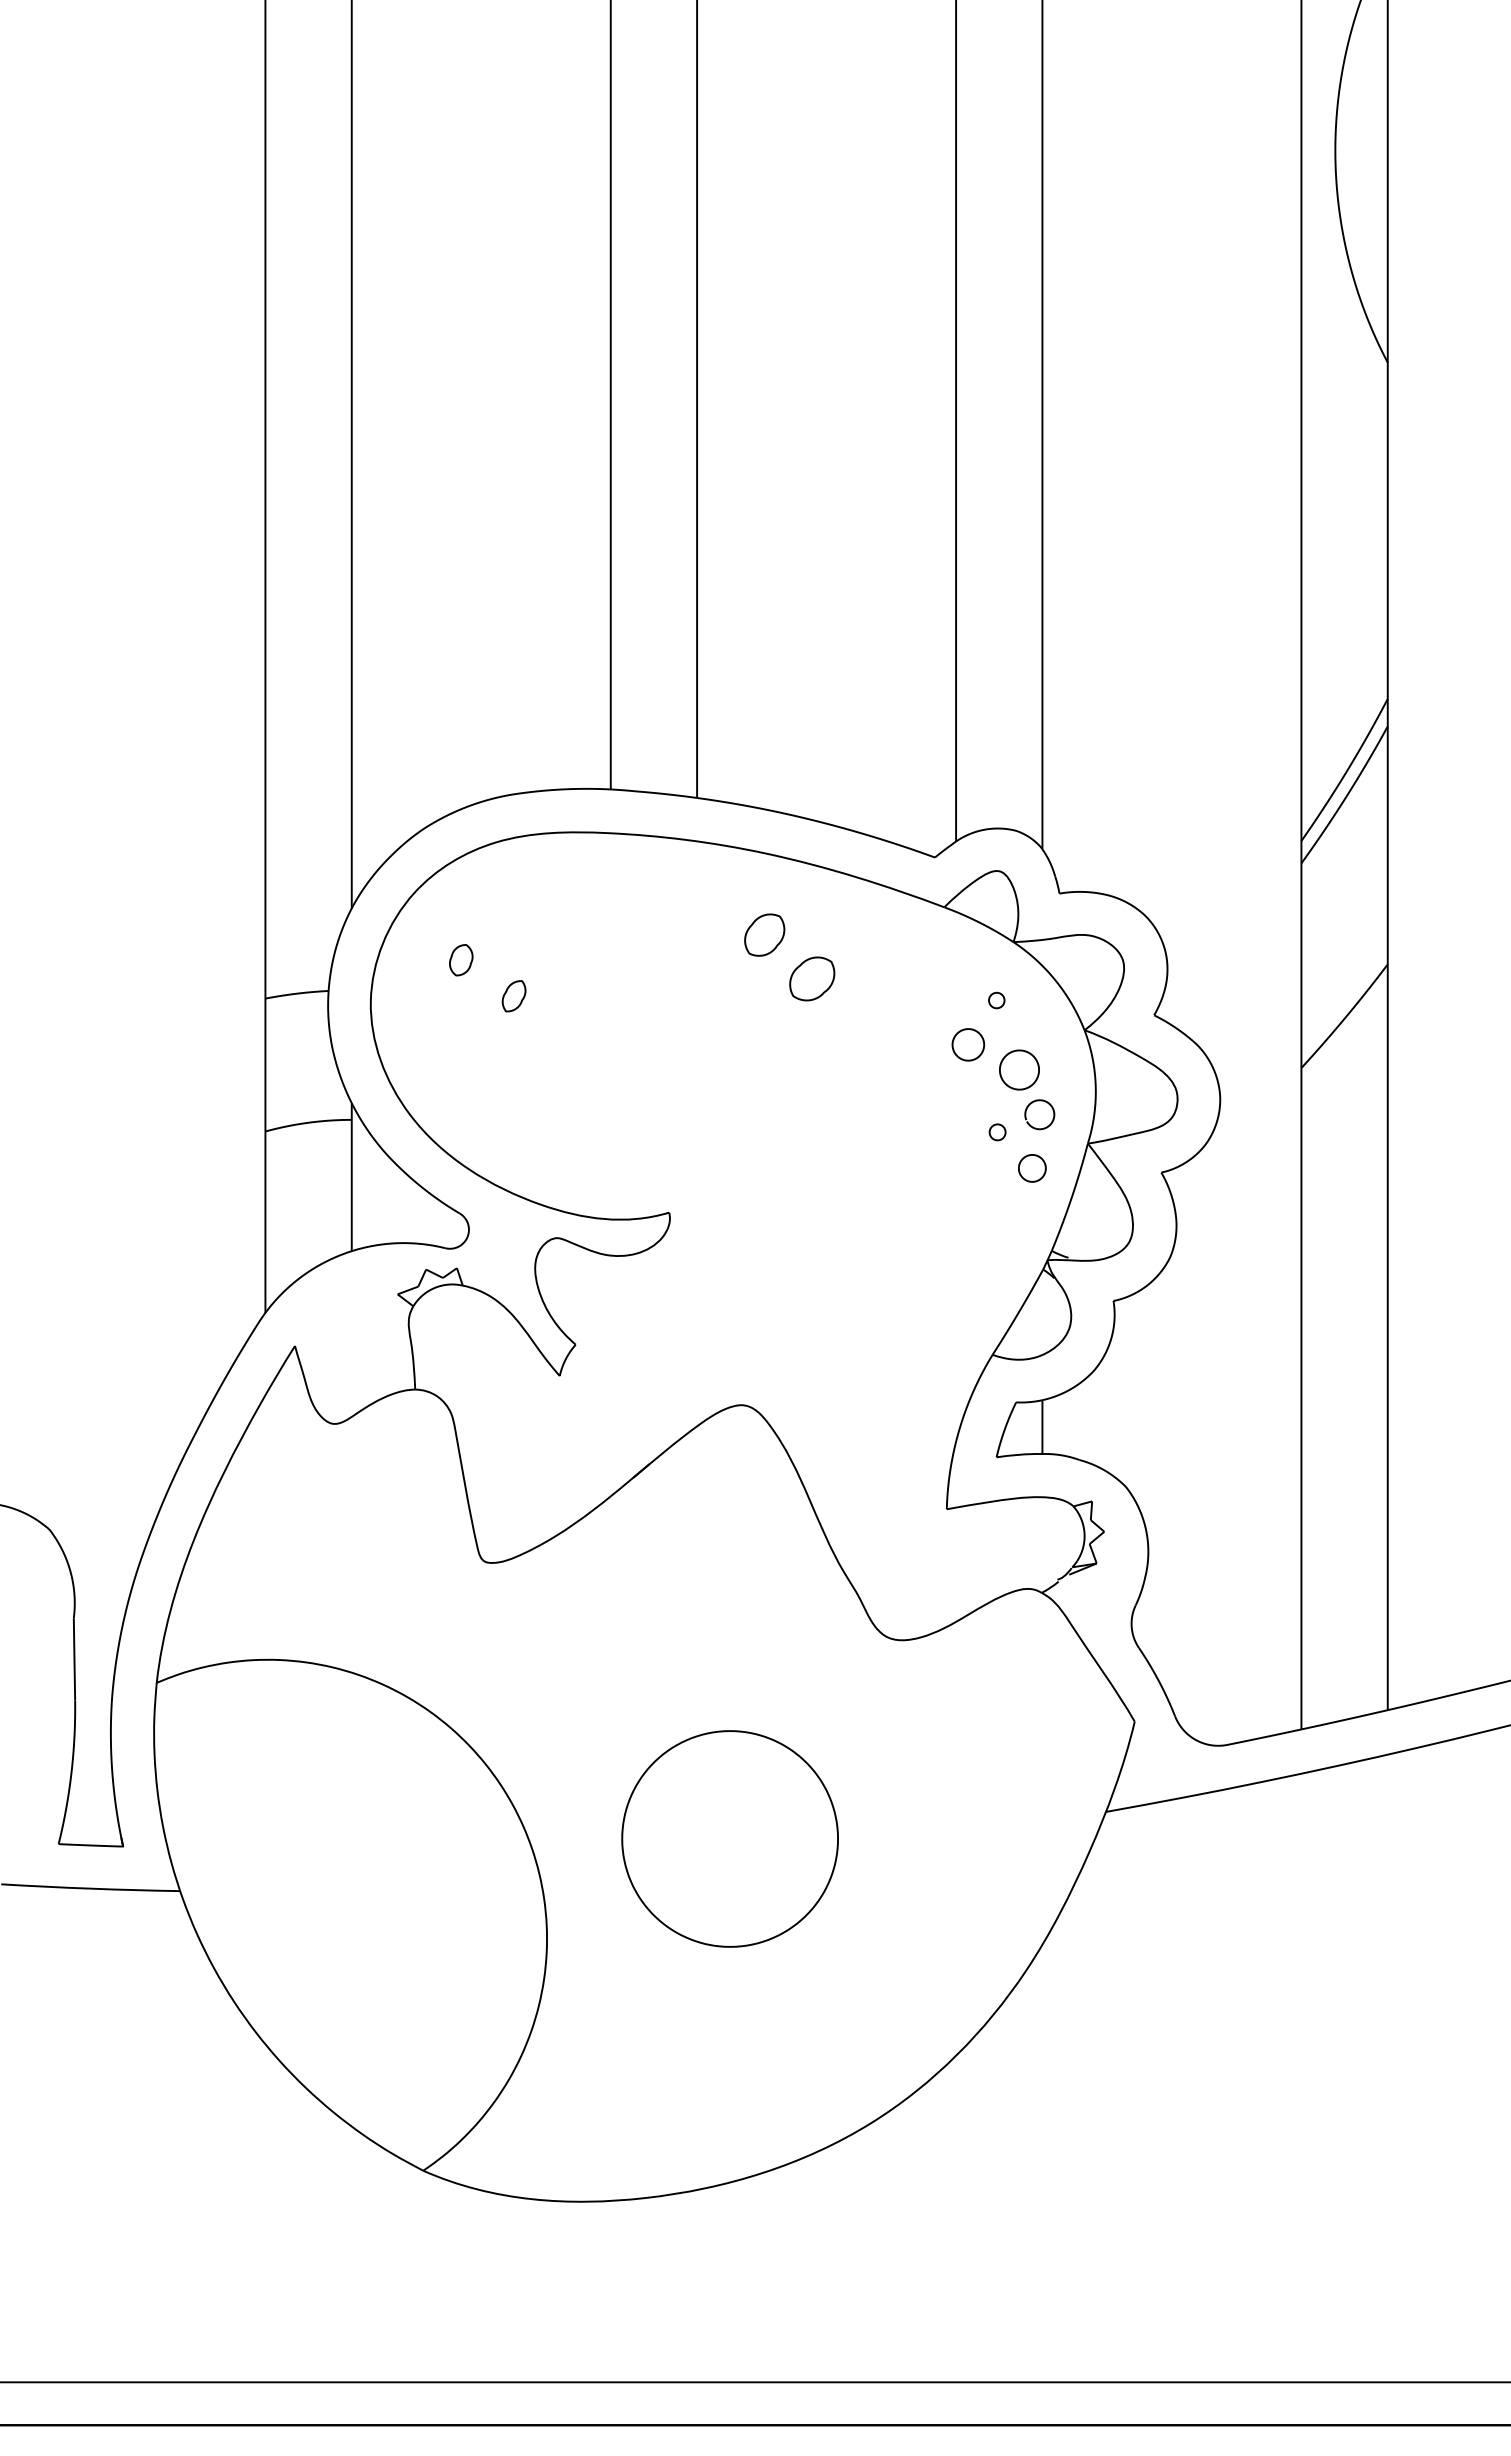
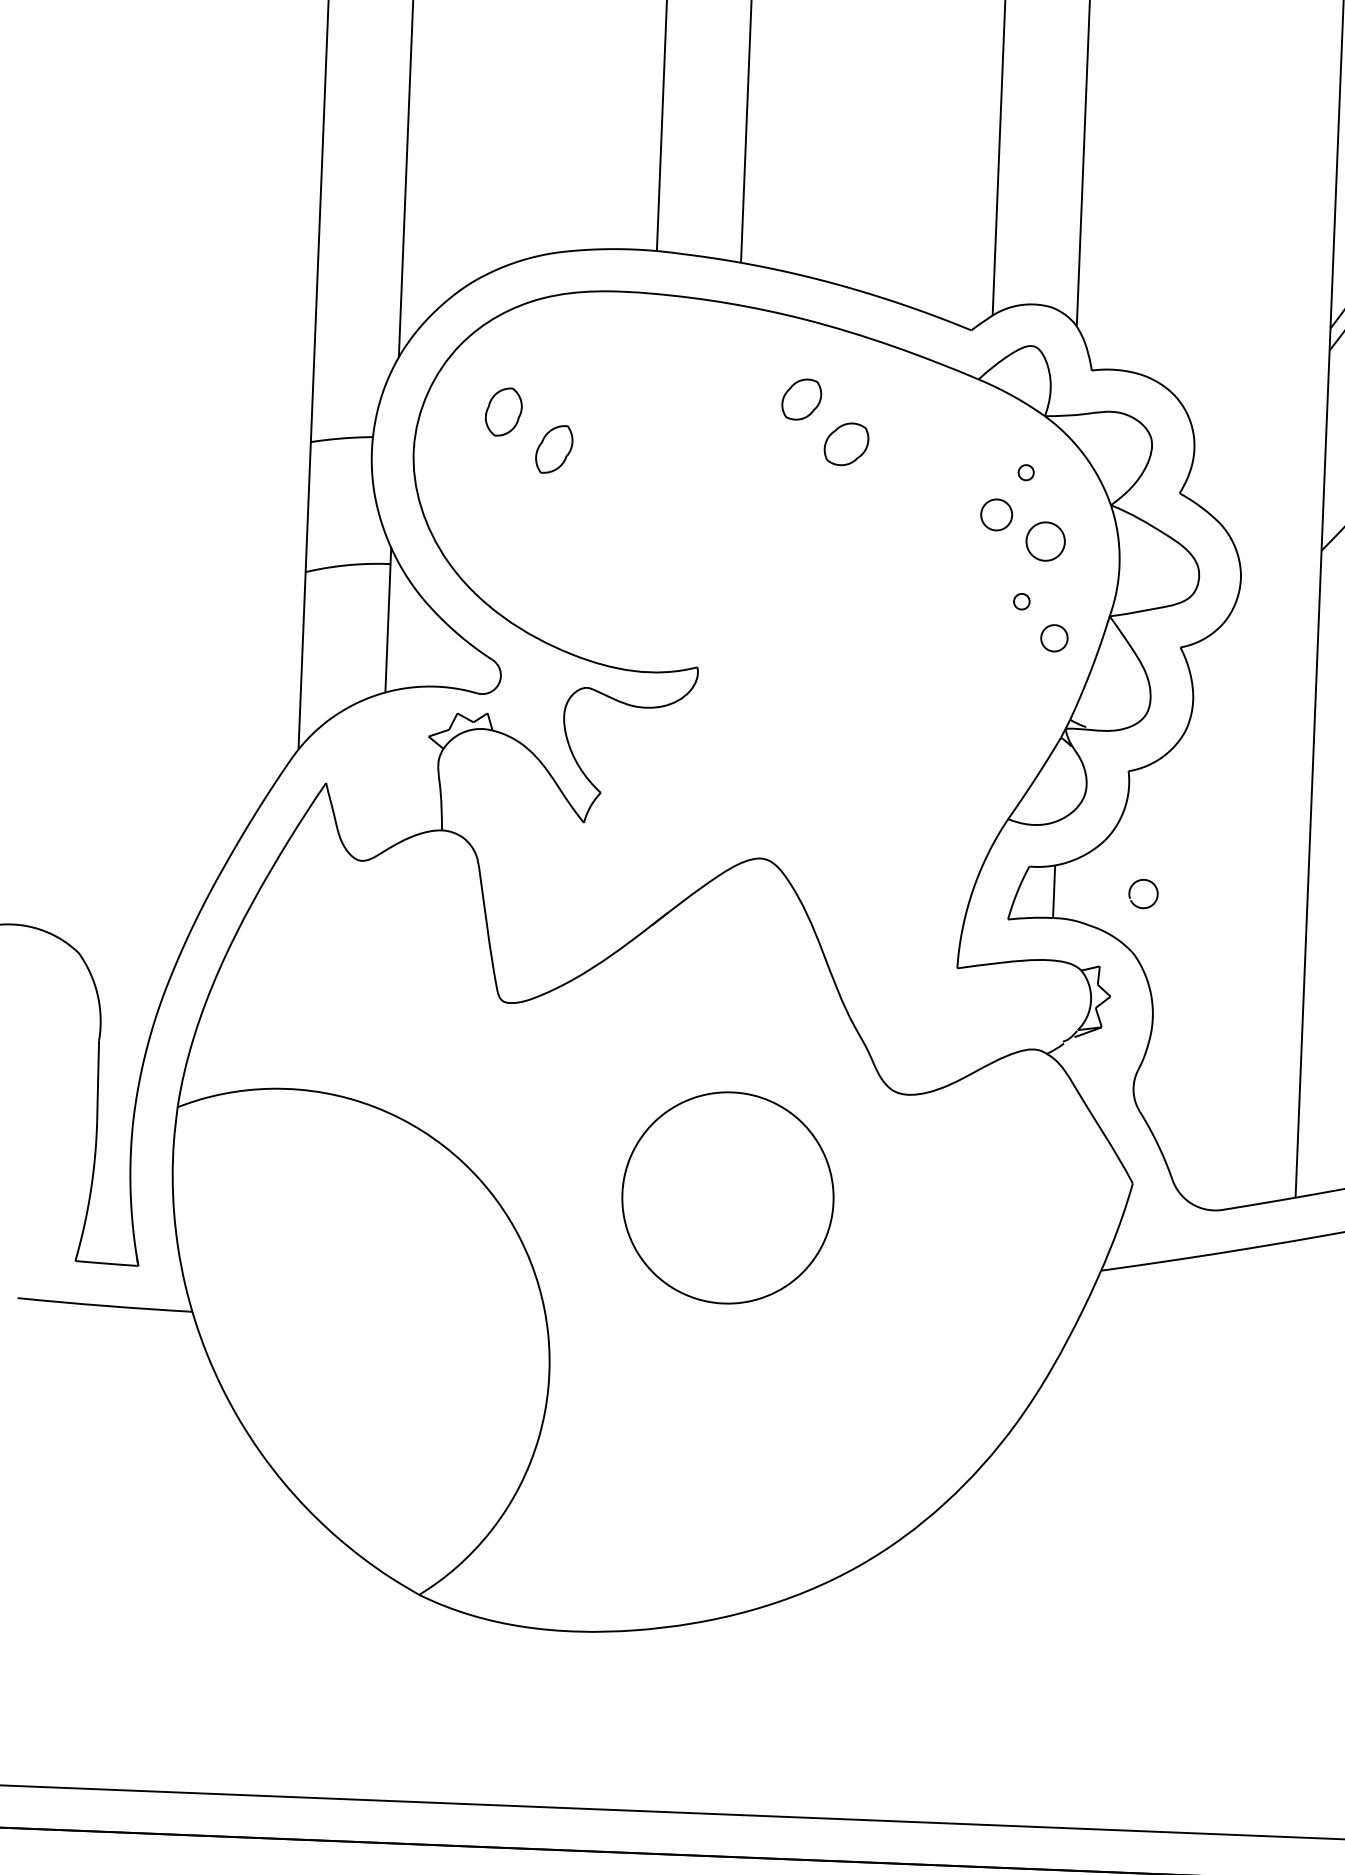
part: (461, 960) -> (504, 412), size x1.6
part: (513, 996) -> (553, 449), size x1.6
curve: (1031, 1104) -> (1135, 883), moved
part: (729, 1838) -> (727, 1197), moved

